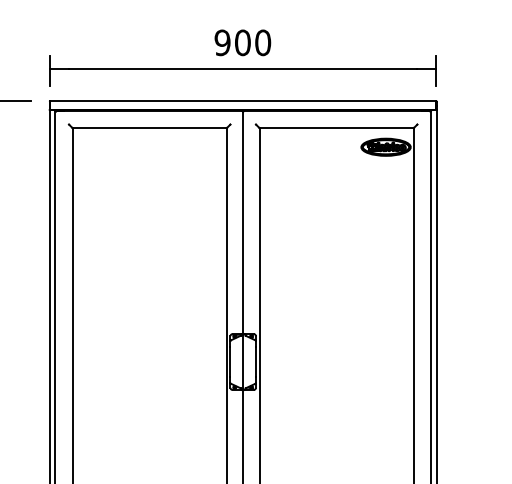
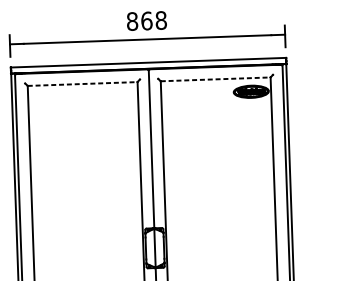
text: (242, 42) -> (146, 20), 900 -> 868
line: (150, 128) -> (83, 84), solid -> dashed
line: (337, 128) -> (216, 79), solid -> dashed

